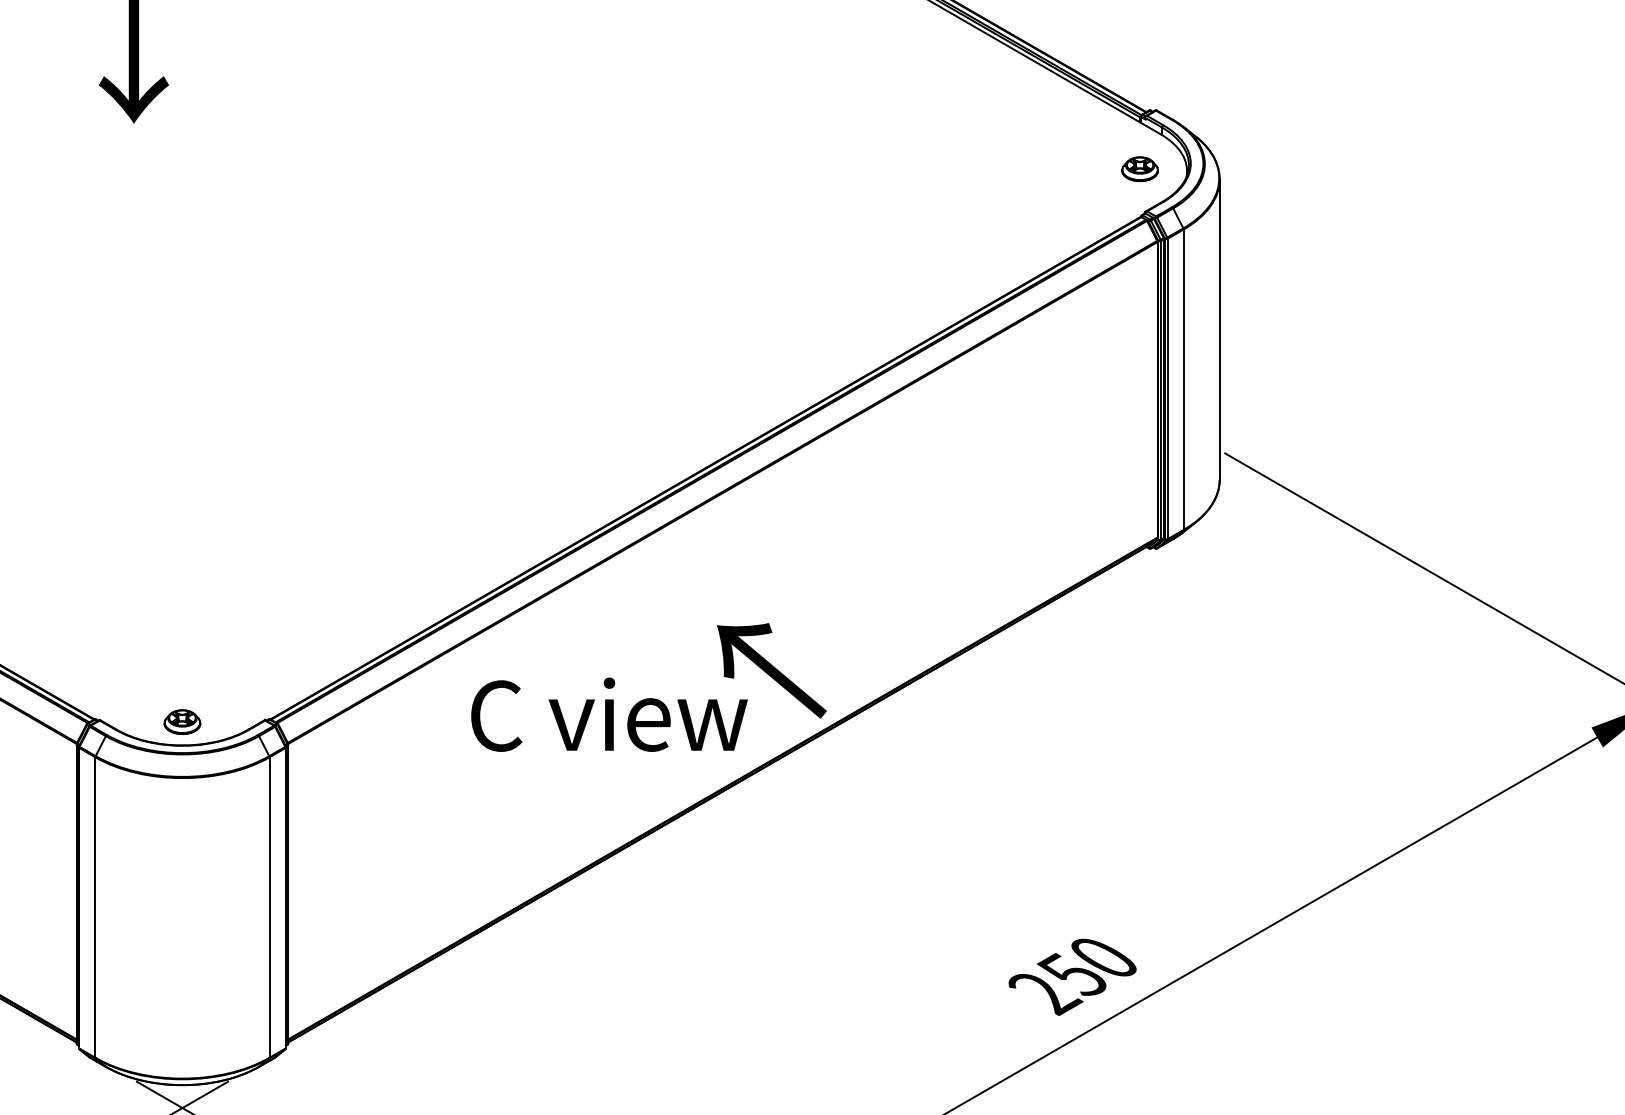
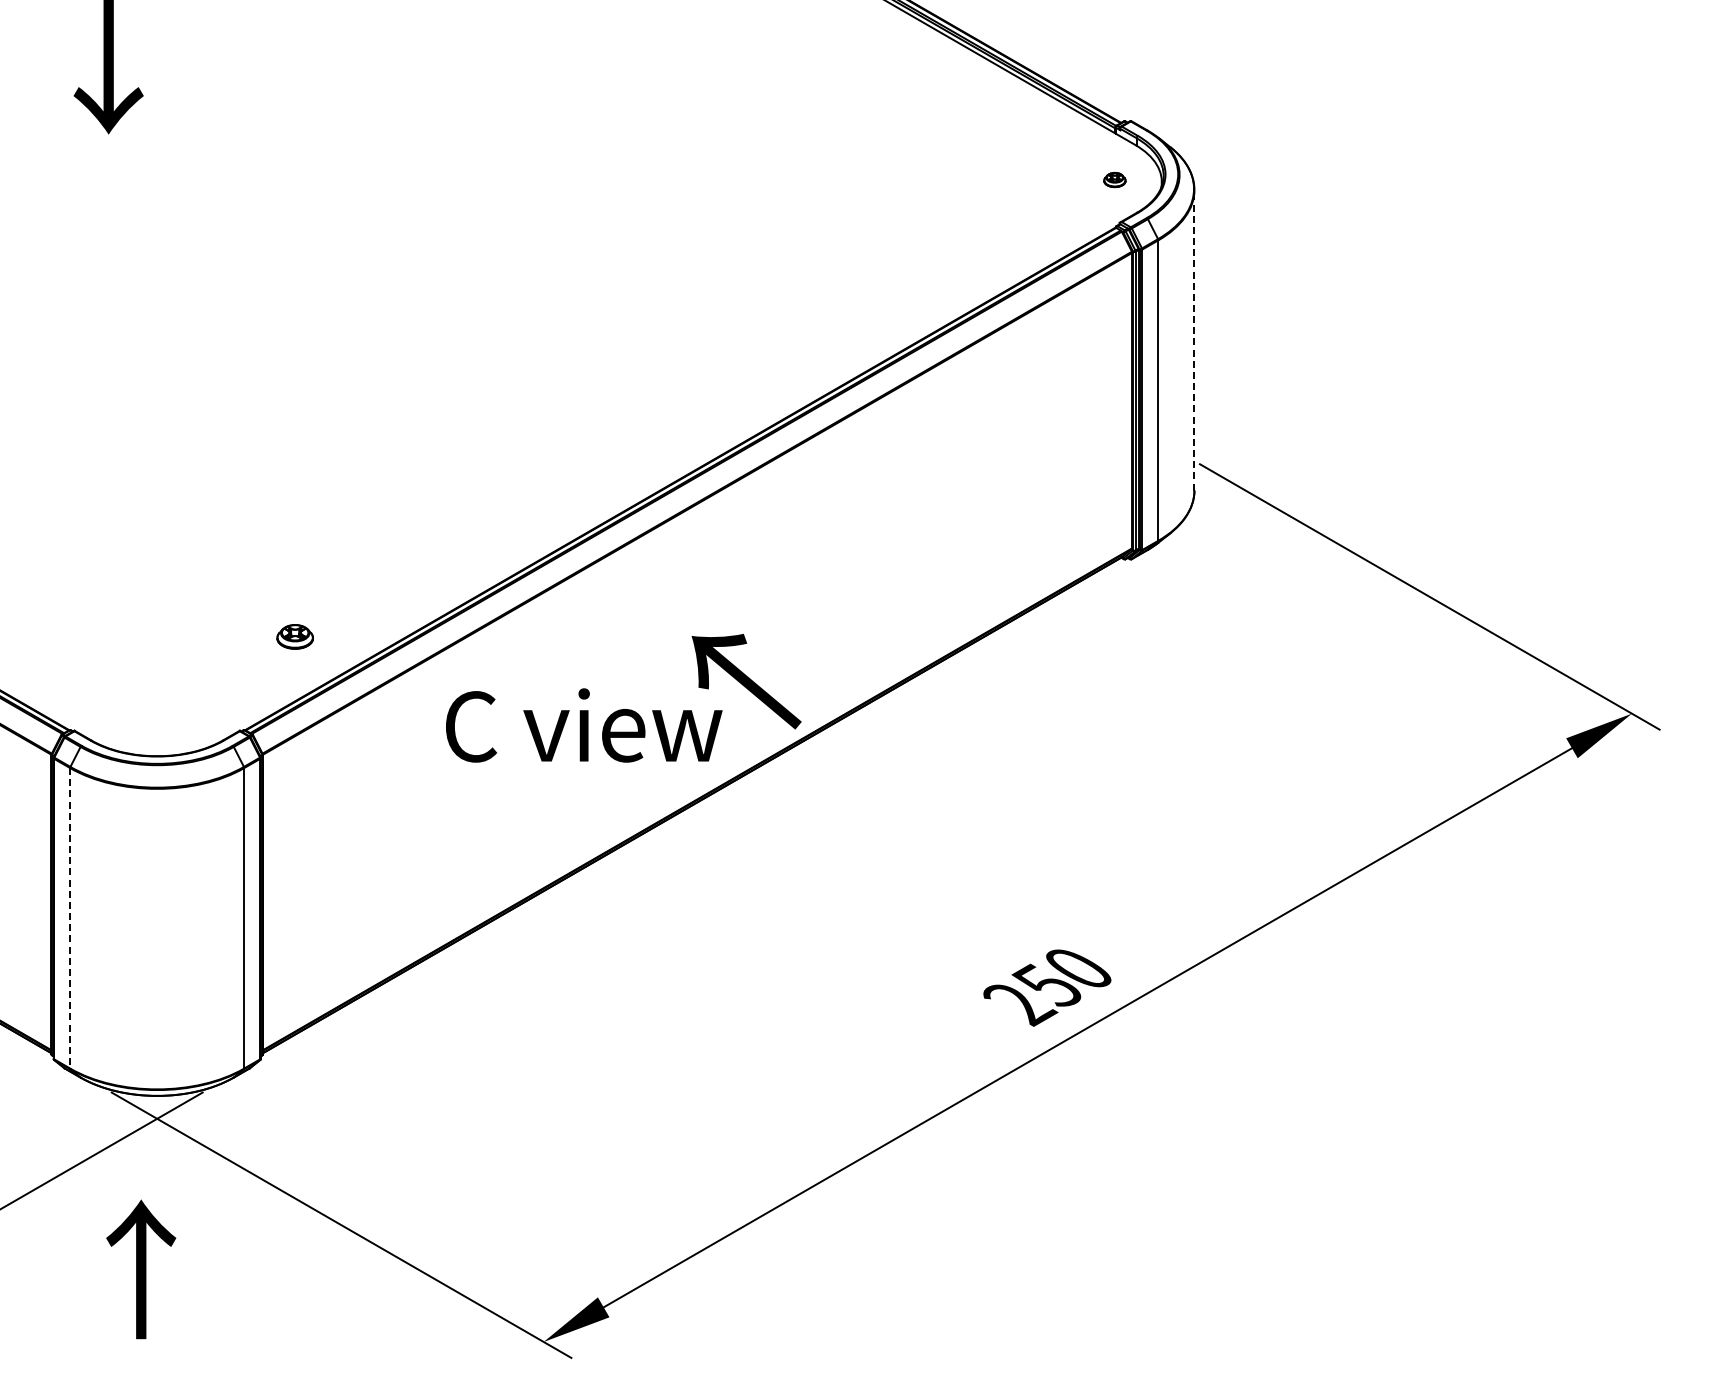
part: (1139, 168) -> (1114, 179), size x0.6
line: (1219, 328) -> (1194, 339), solid -> dashed
part: (181, 721) -> (294, 636), moved
line: (95, 907) -> (70, 918), solid -> dashed

